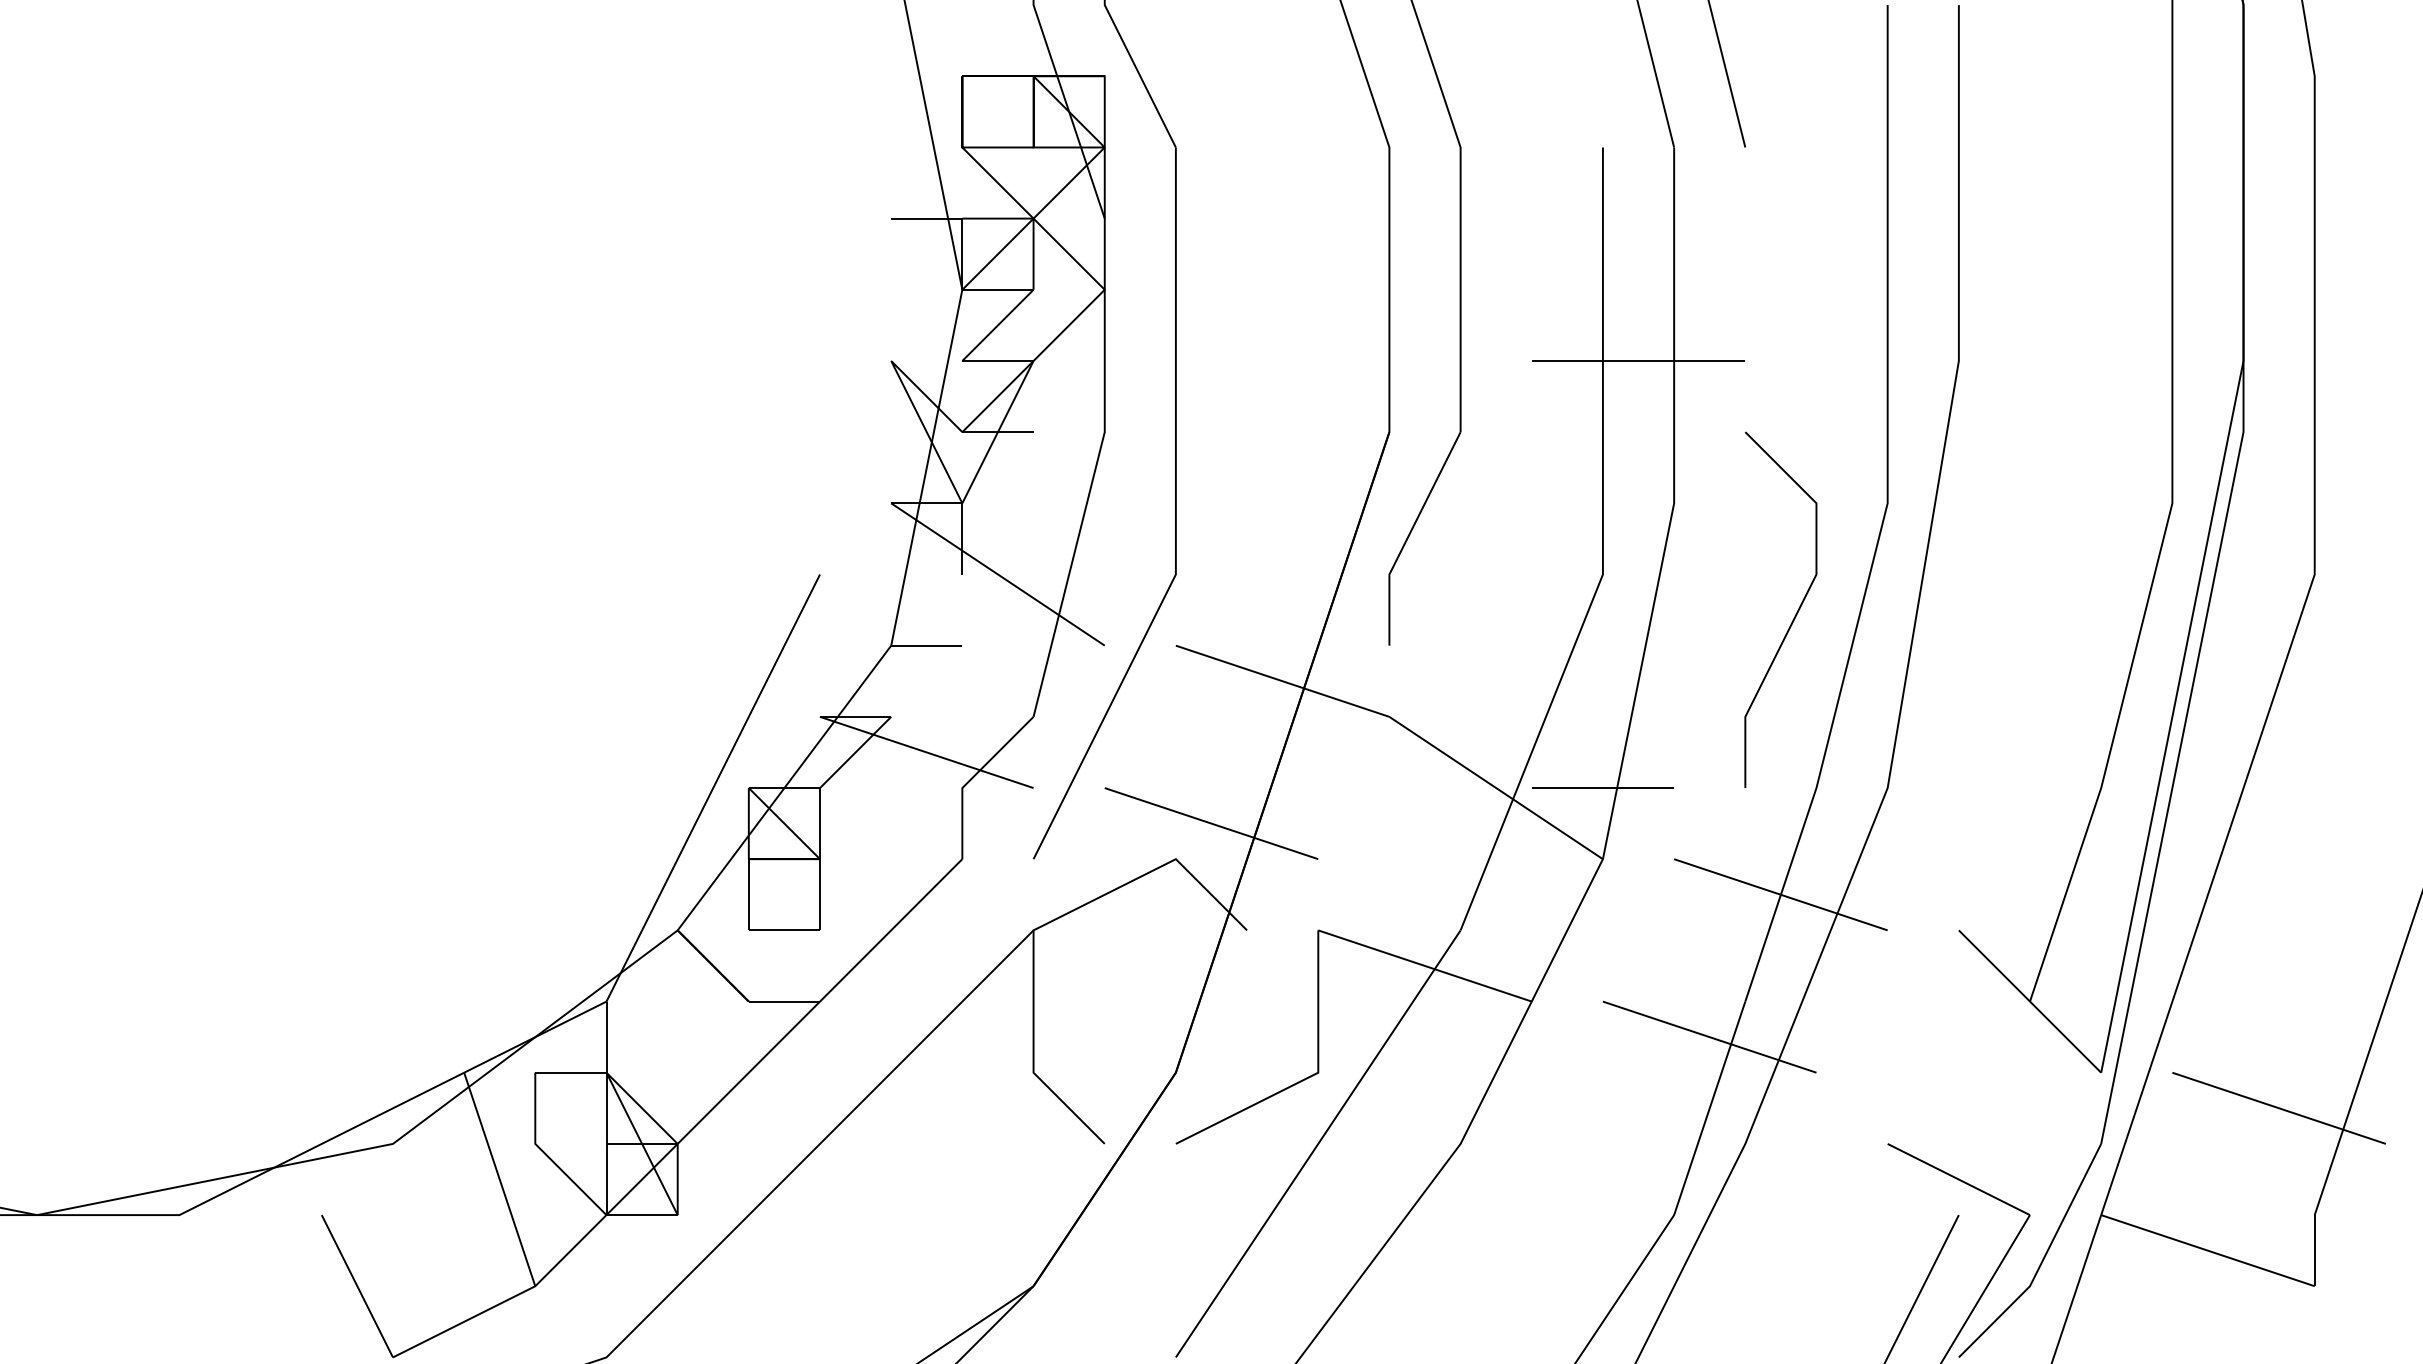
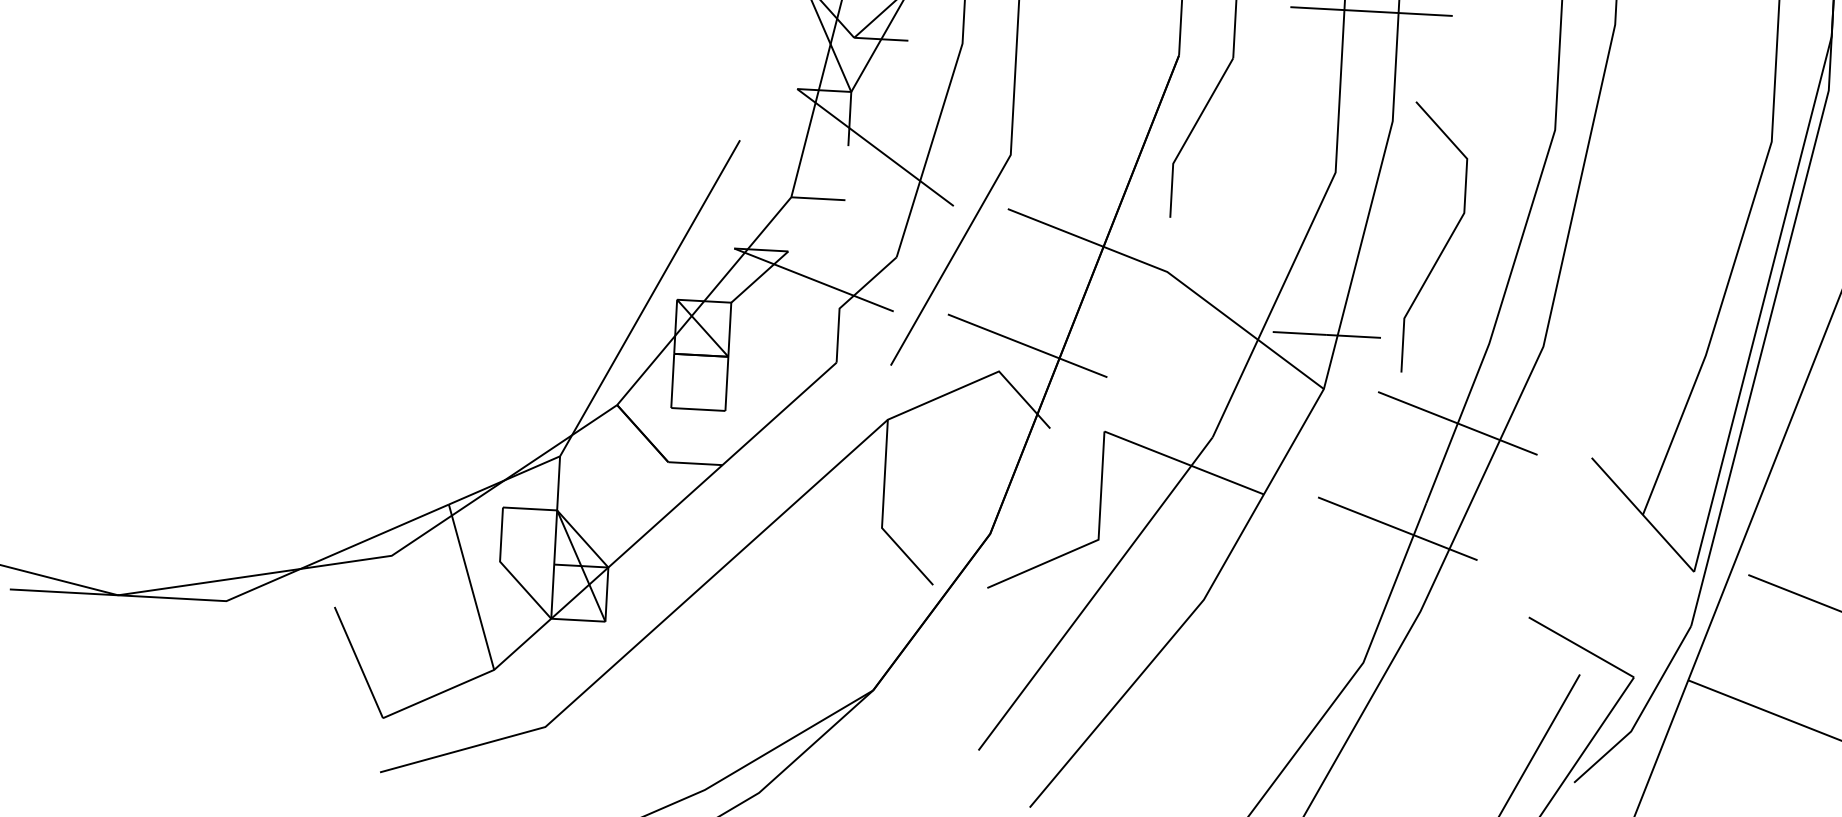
curve: (1794, 616) -> (1445, 244), moved

